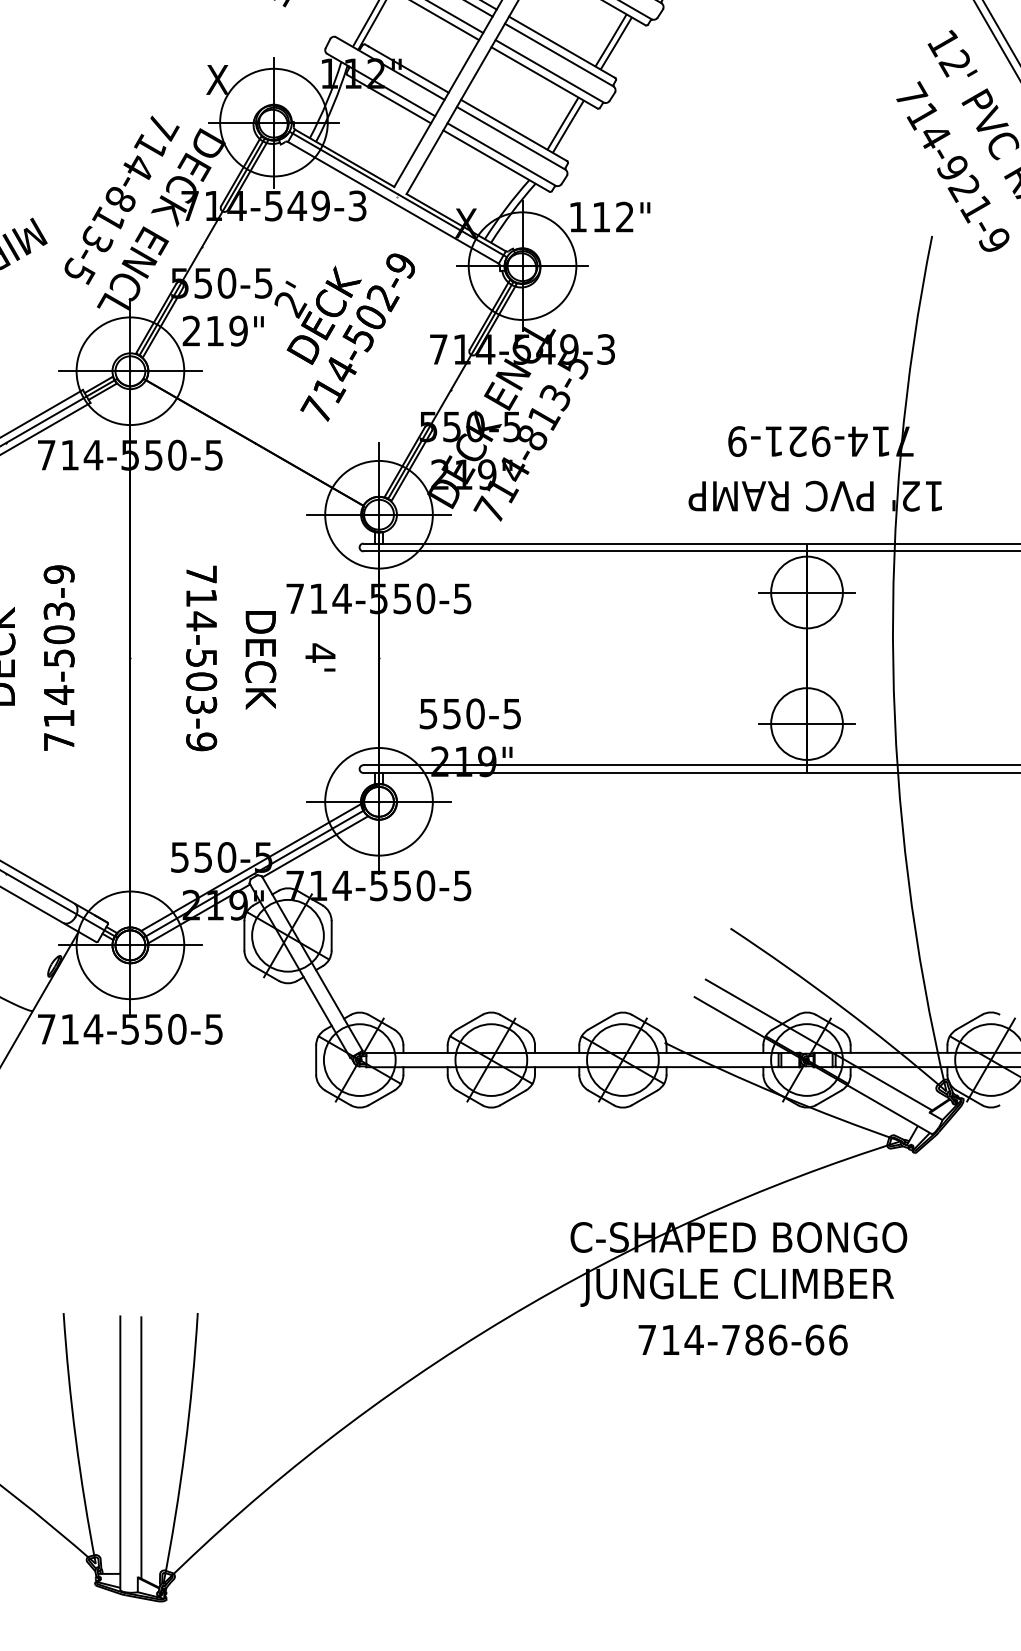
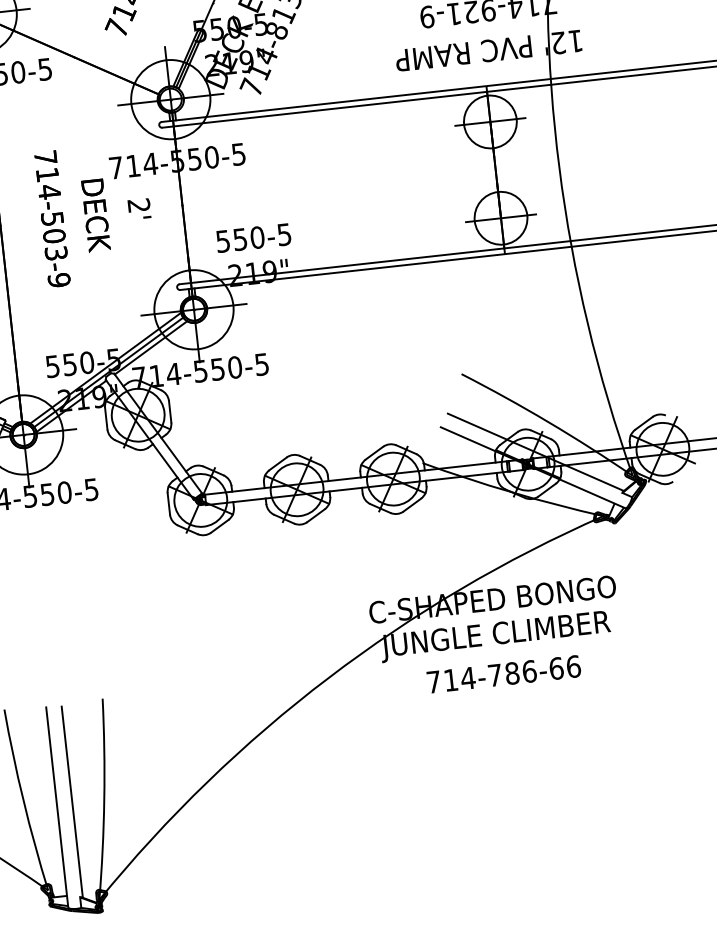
text: (320, 652) -> (139, 205), 4' -> 2'

